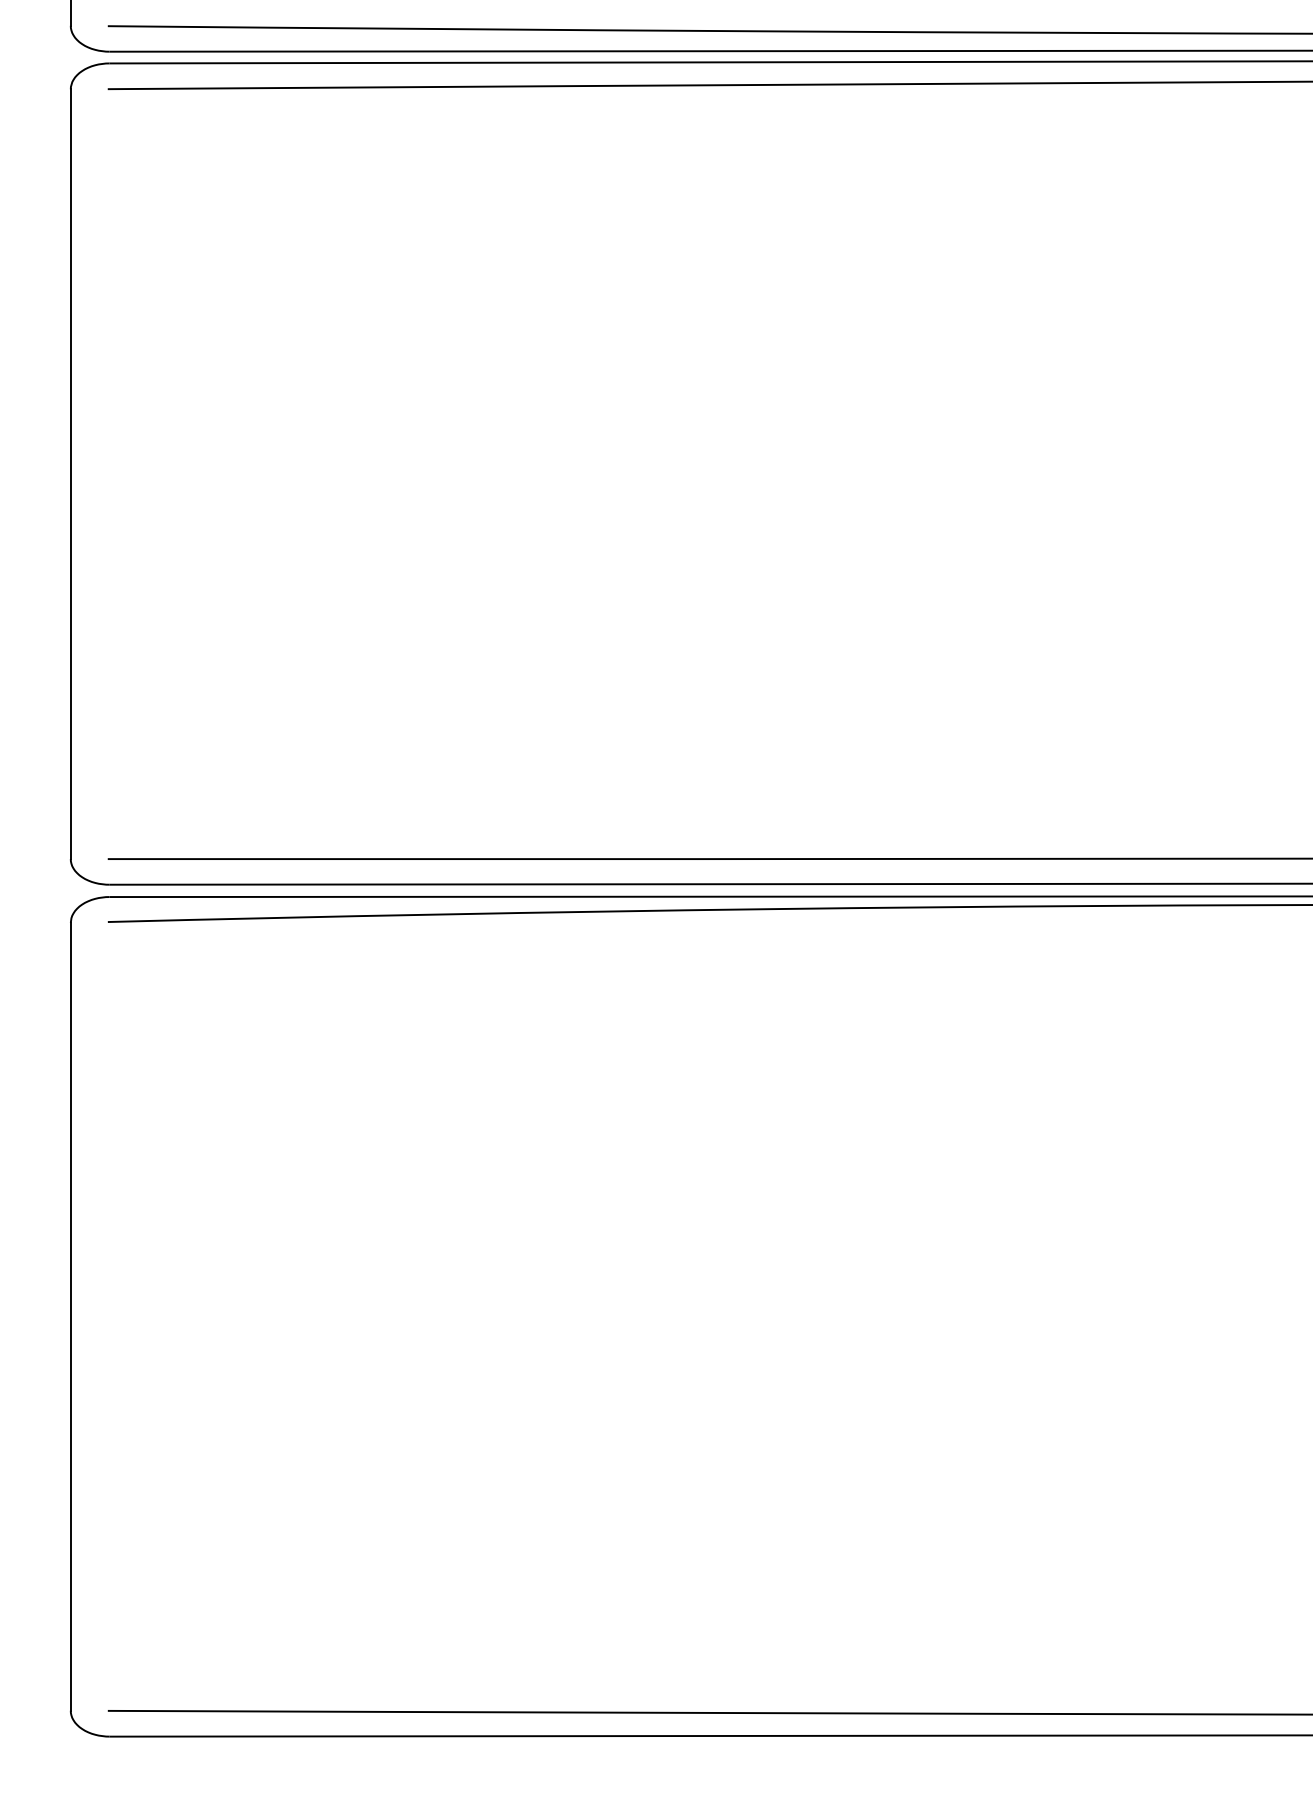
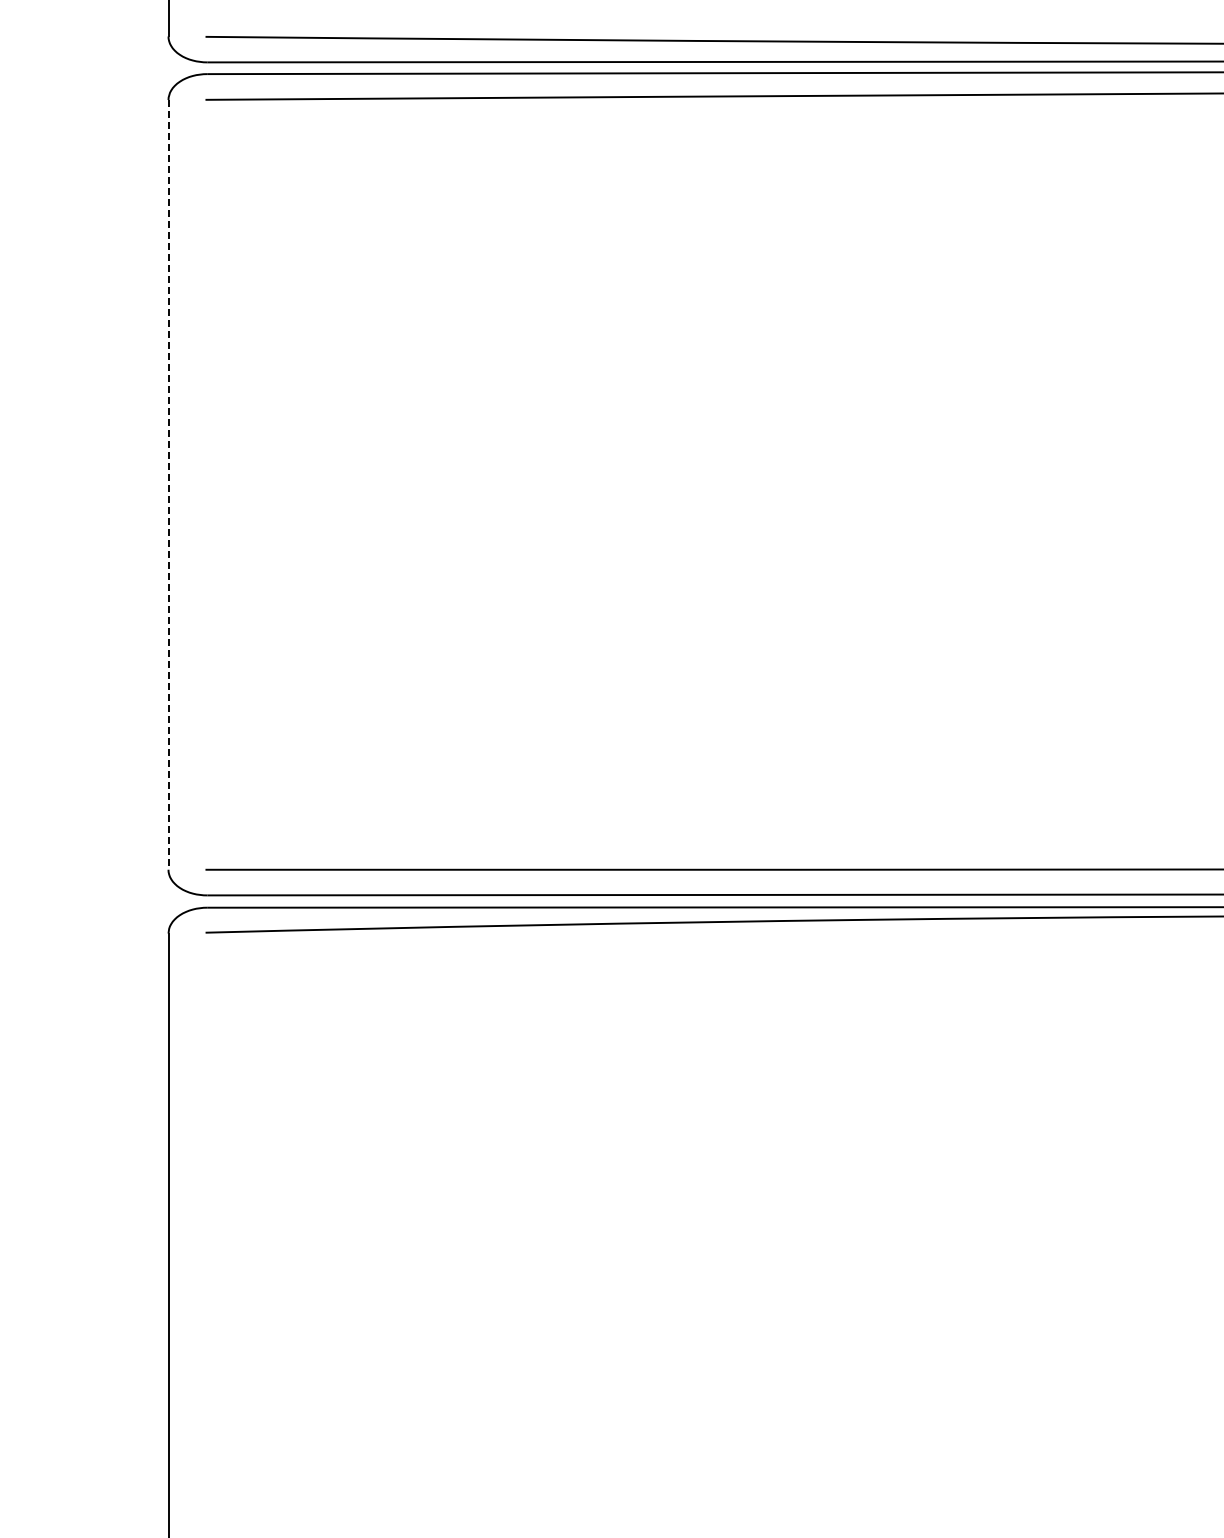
line: (70, 474) -> (168, 485), solid -> dashed

